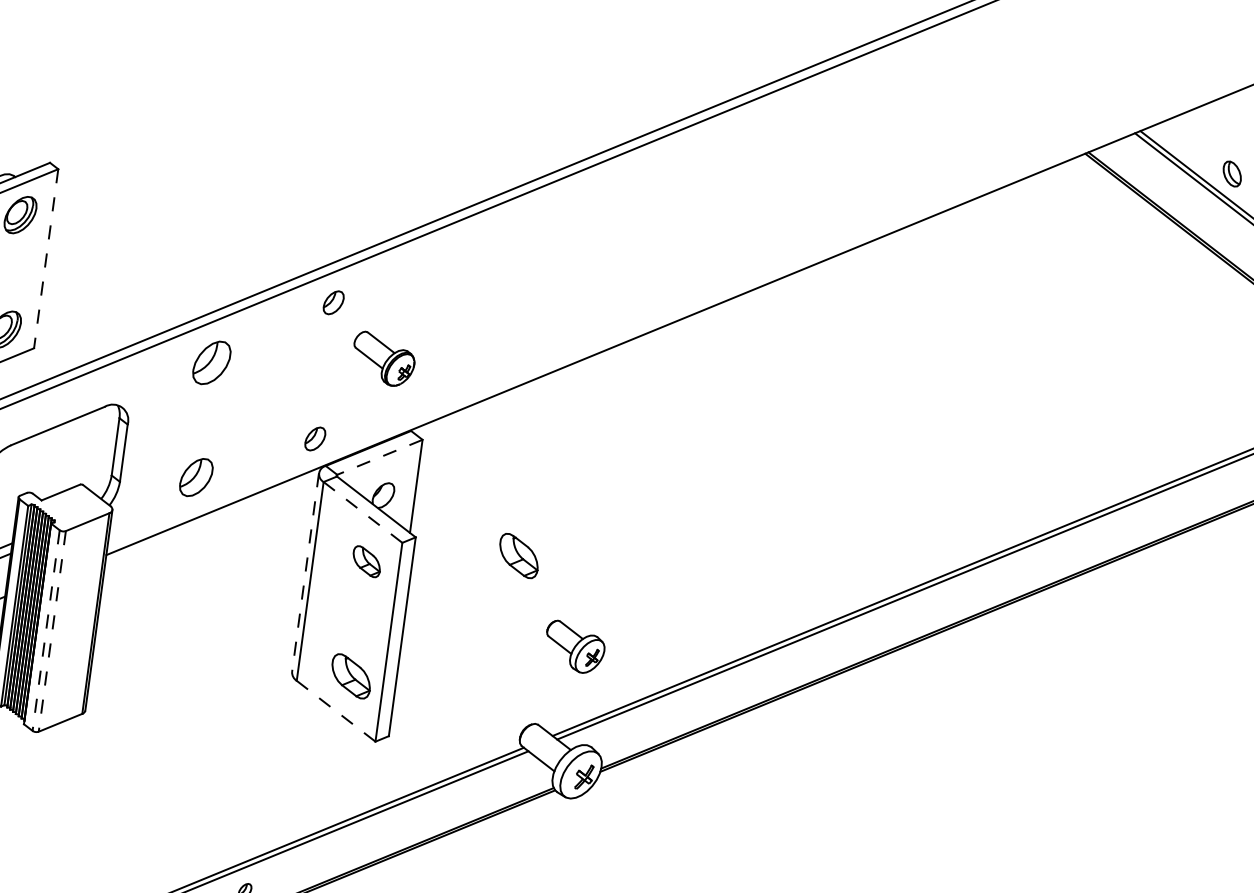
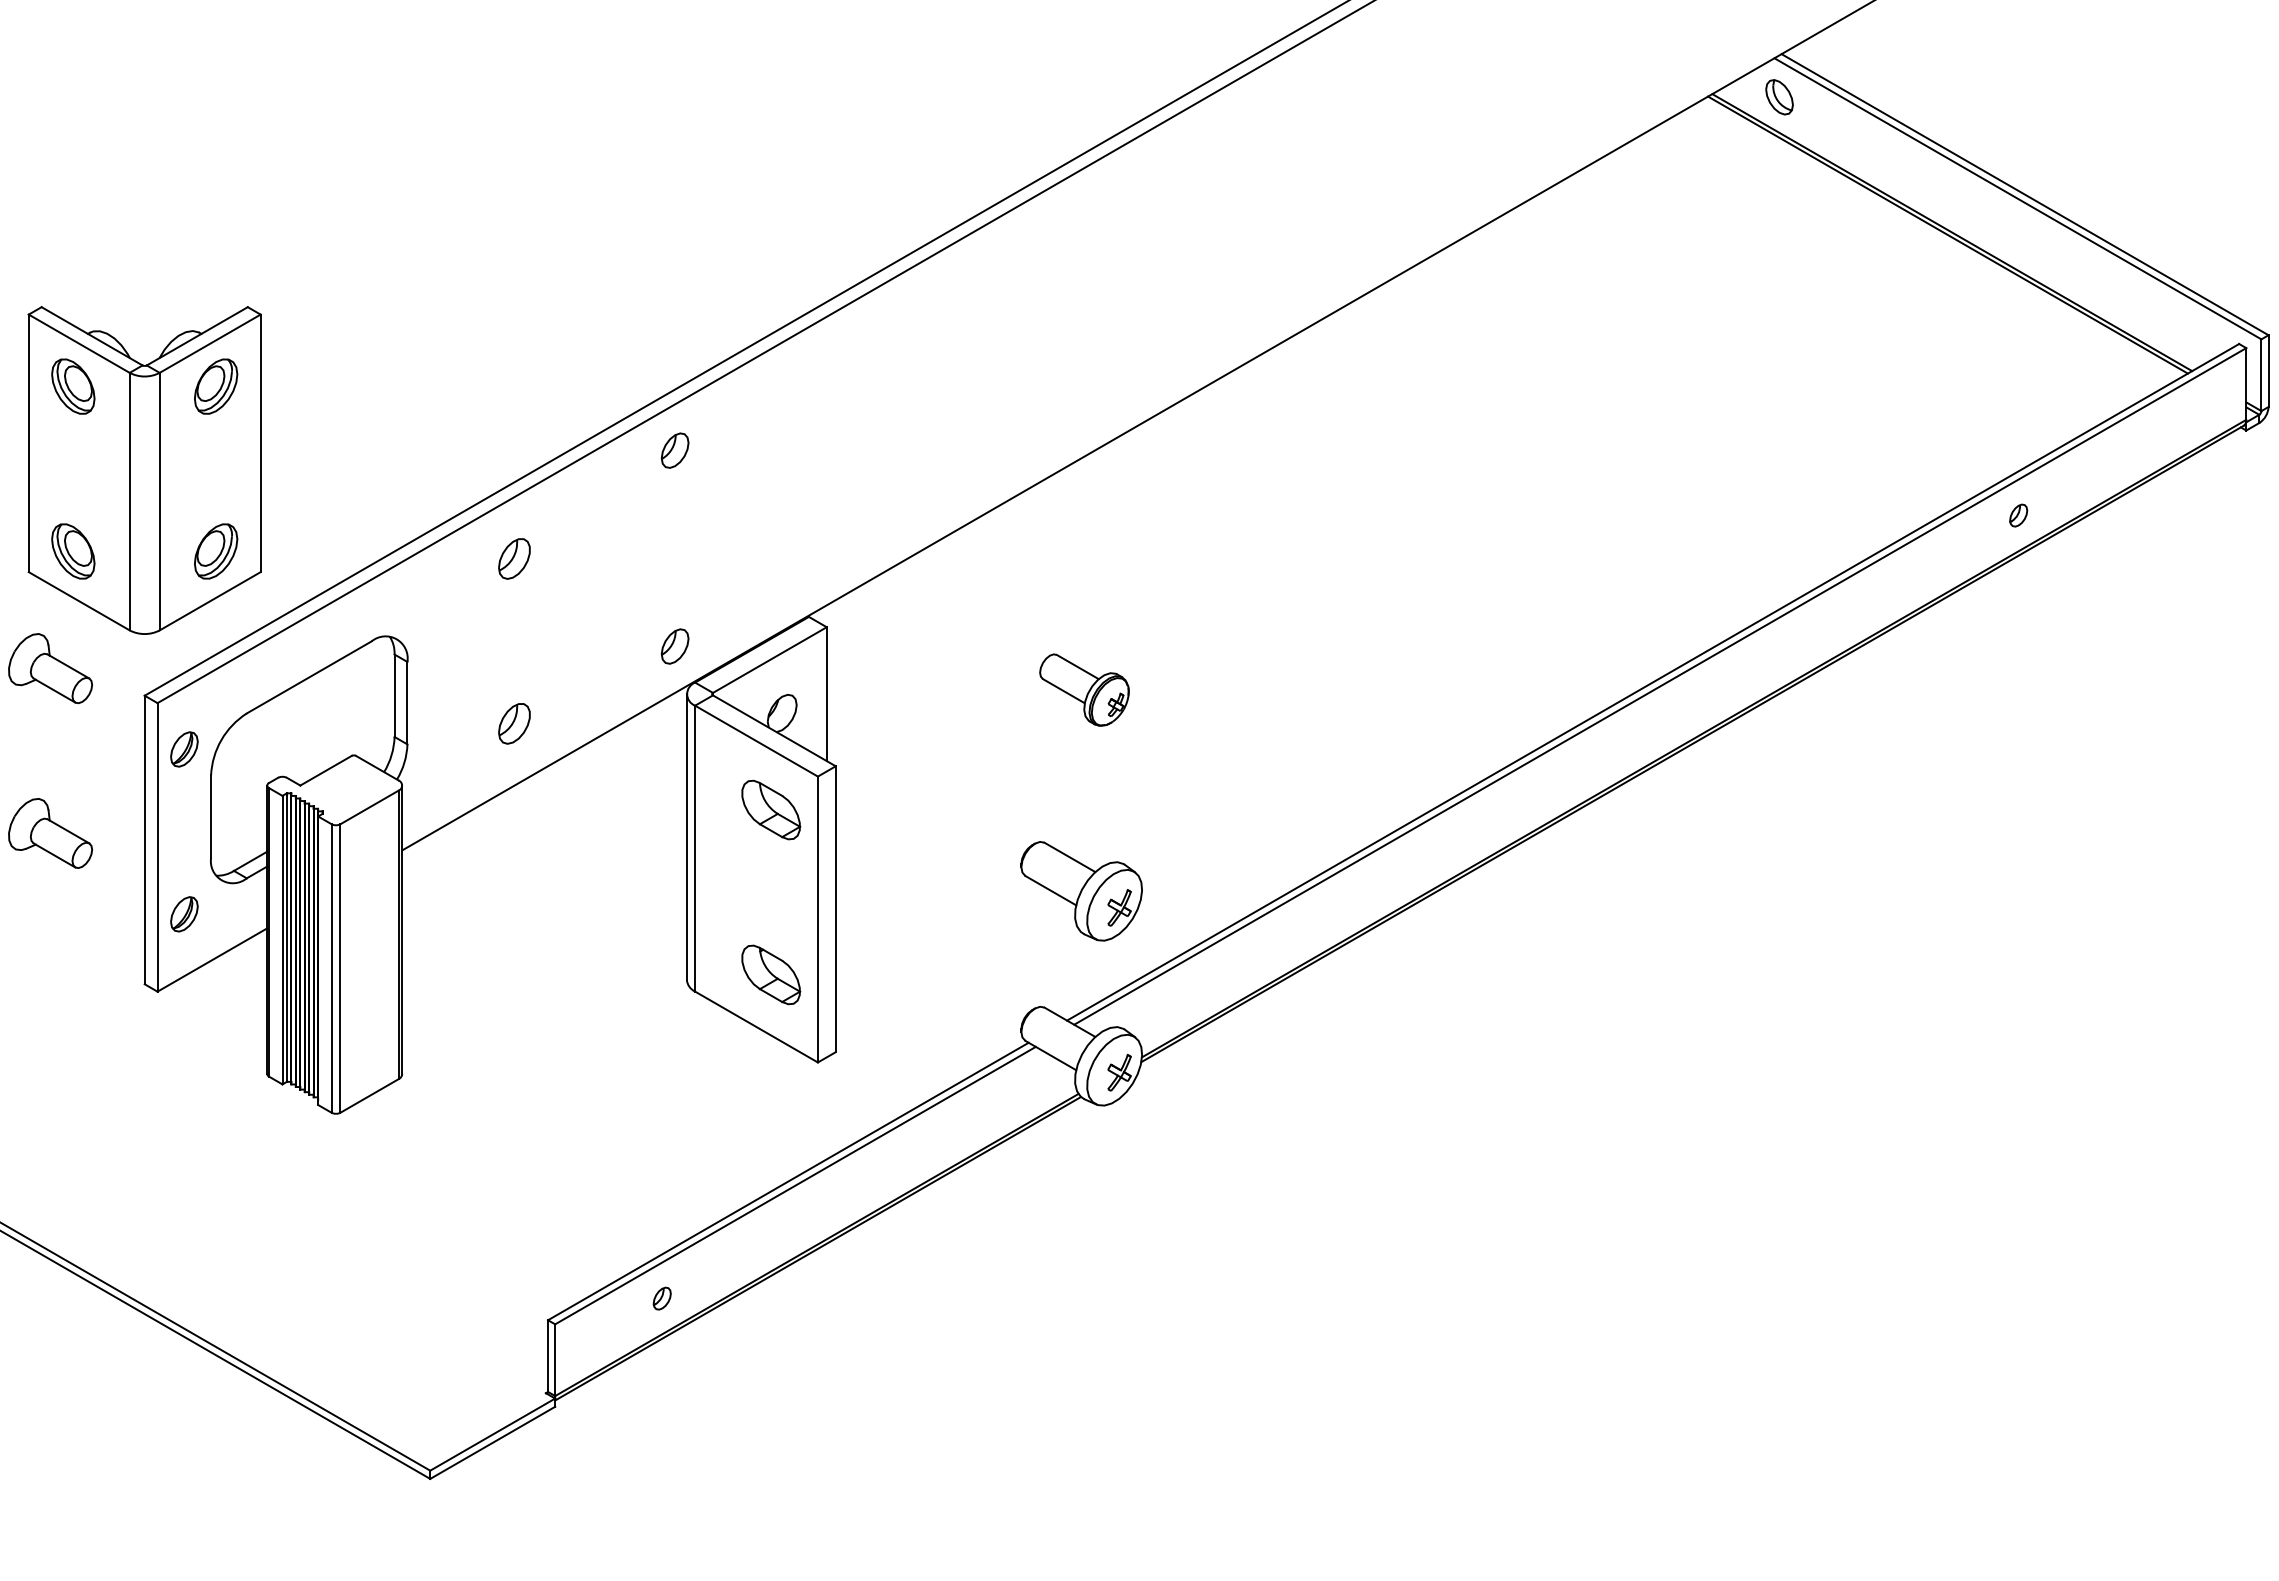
part: (1232, 174) -> (1779, 97), moved
line: (46, 258) -> (260, 443), dashed -> solid
part: (383, 359) -> (1084, 689), moved
part: (211, 362) -> (514, 558), size x0.62
line: (379, 457) -> (769, 660), dashed -> solid
part: (196, 477) -> (514, 723), size x0.71
line: (362, 512) -> (756, 741), dashed -> solid
part: (519, 555) -> (985, 772), removed
part: (366, 561) -> (771, 809), size x1.43
line: (305, 572) -> (686, 837), dashed -> solid
line: (46, 630) -> (331, 968), dashed -> solid
line: (52, 631) -> (340, 968), dashed -> solid
part: (574, 647) -> (1081, 891), size x1.43
line: (336, 711) -> (756, 1027), dashed -> solid

